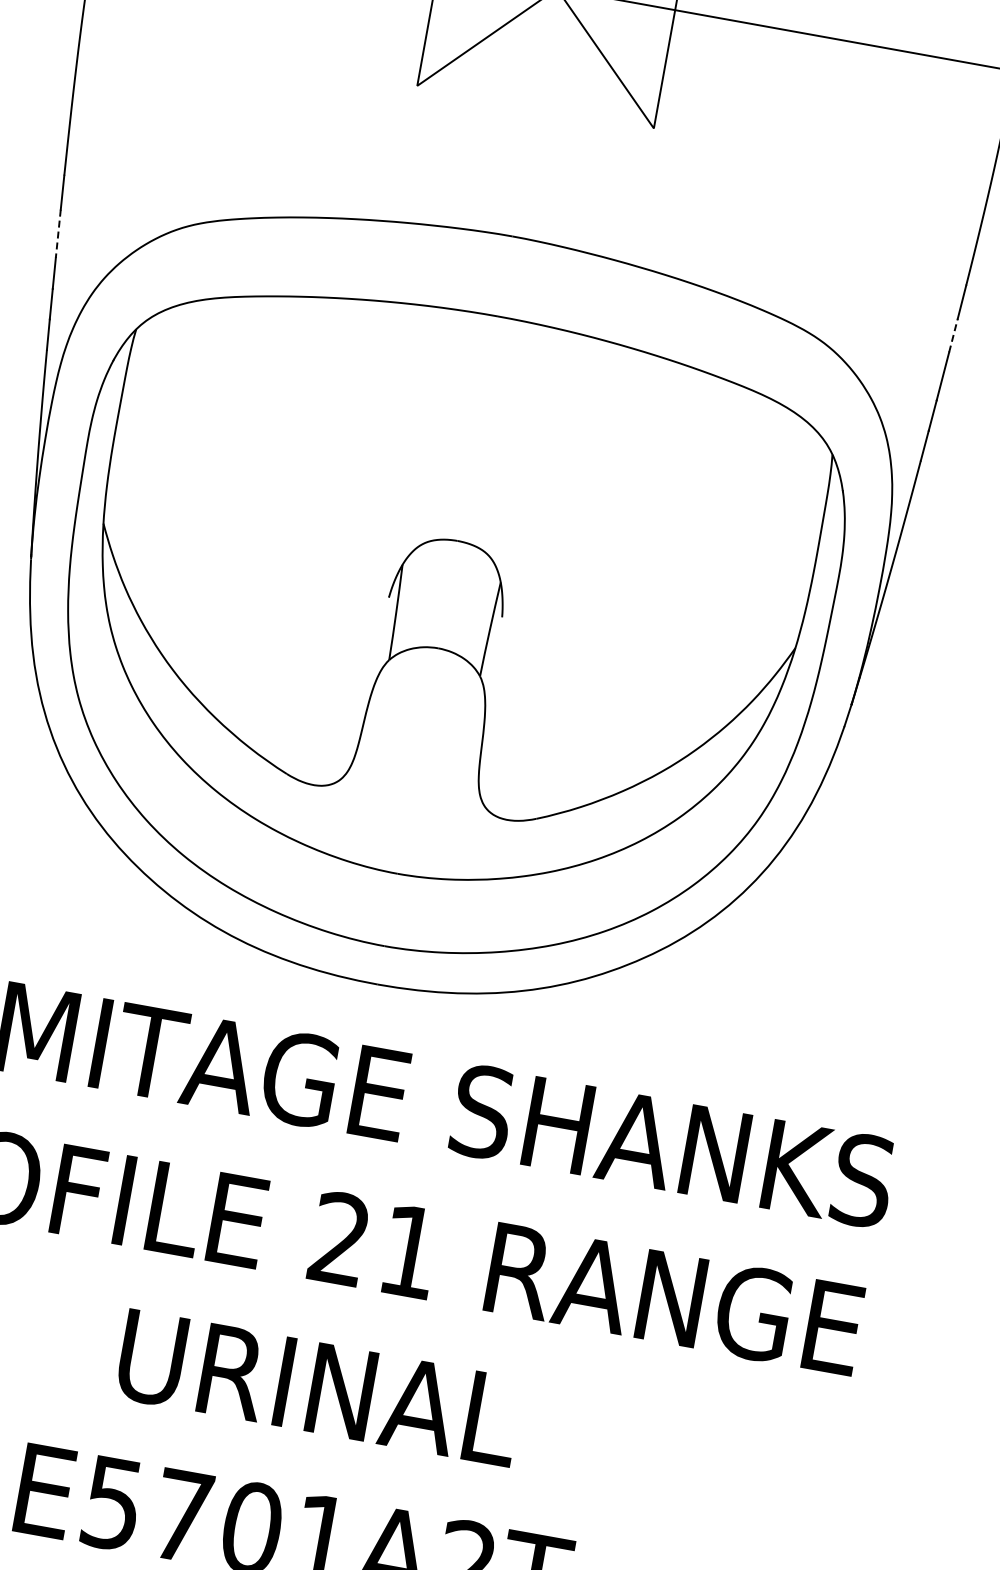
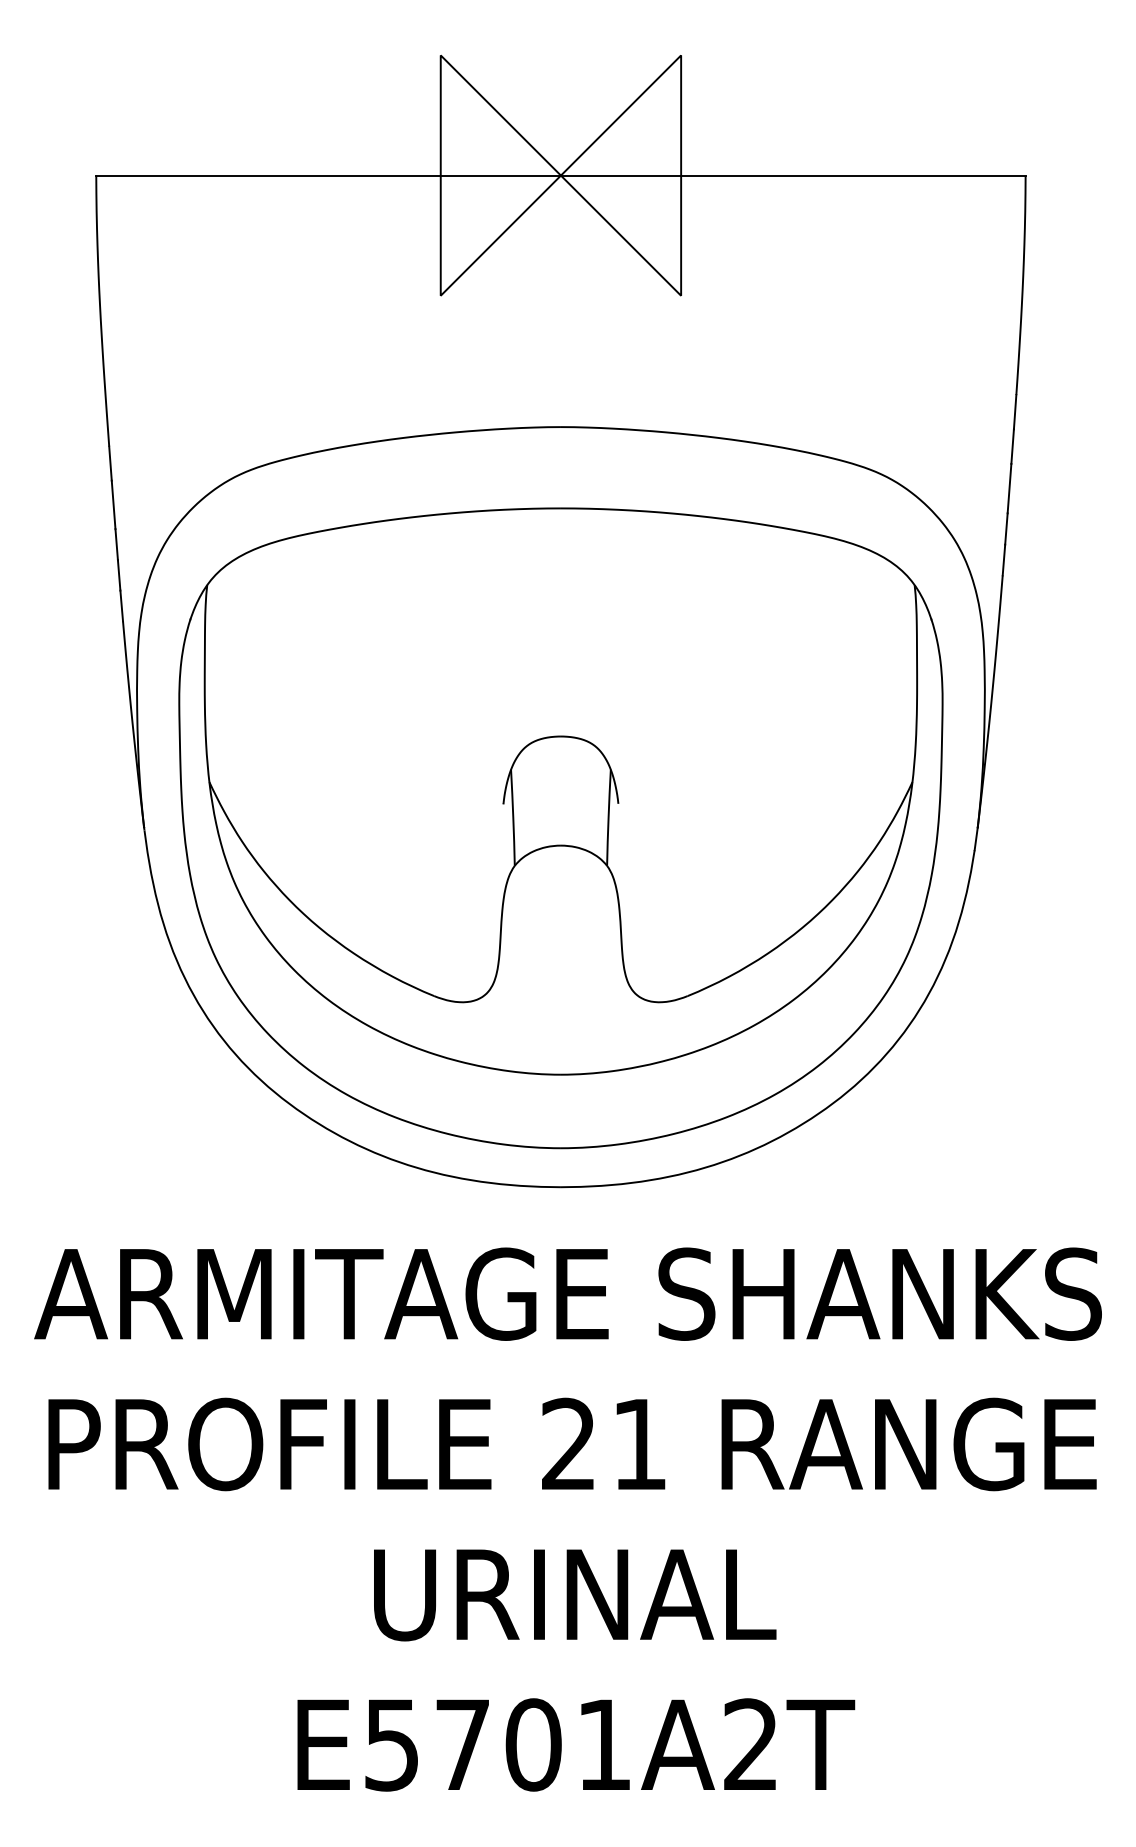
line: (58, 234) -> (113, 505), dashed -> solid
line: (953, 335) -> (1012, 446), dashed -> solid

